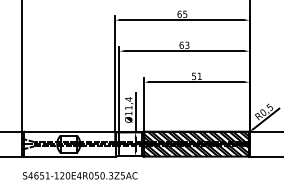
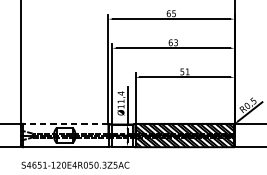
line: (69, 131) -> (65, 123), solid -> dashed

